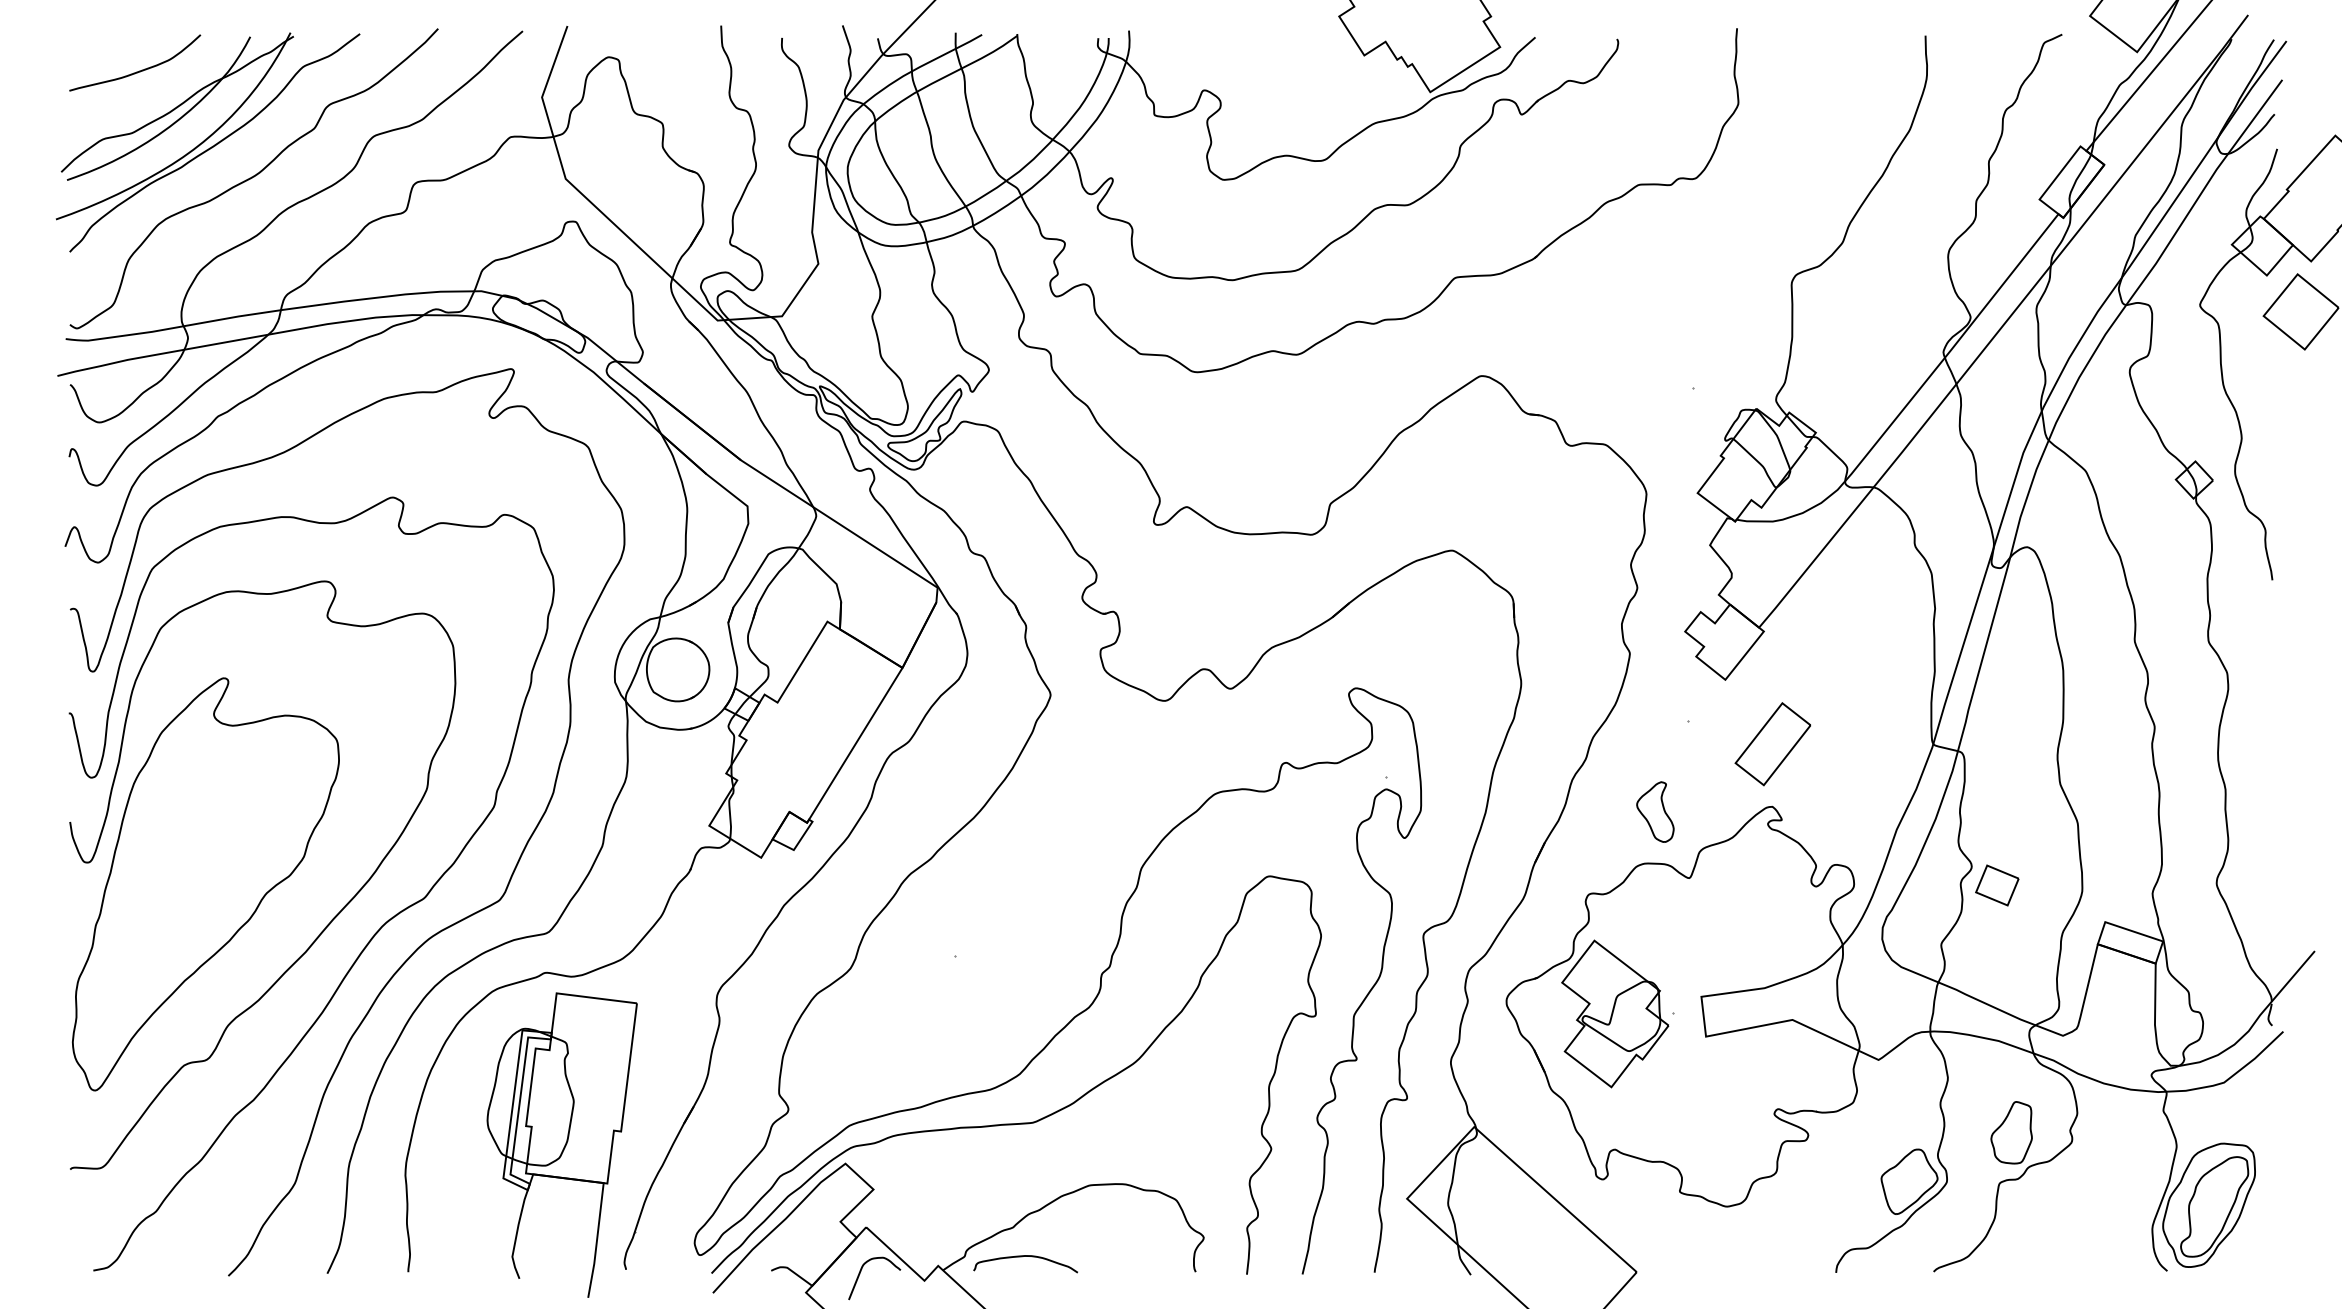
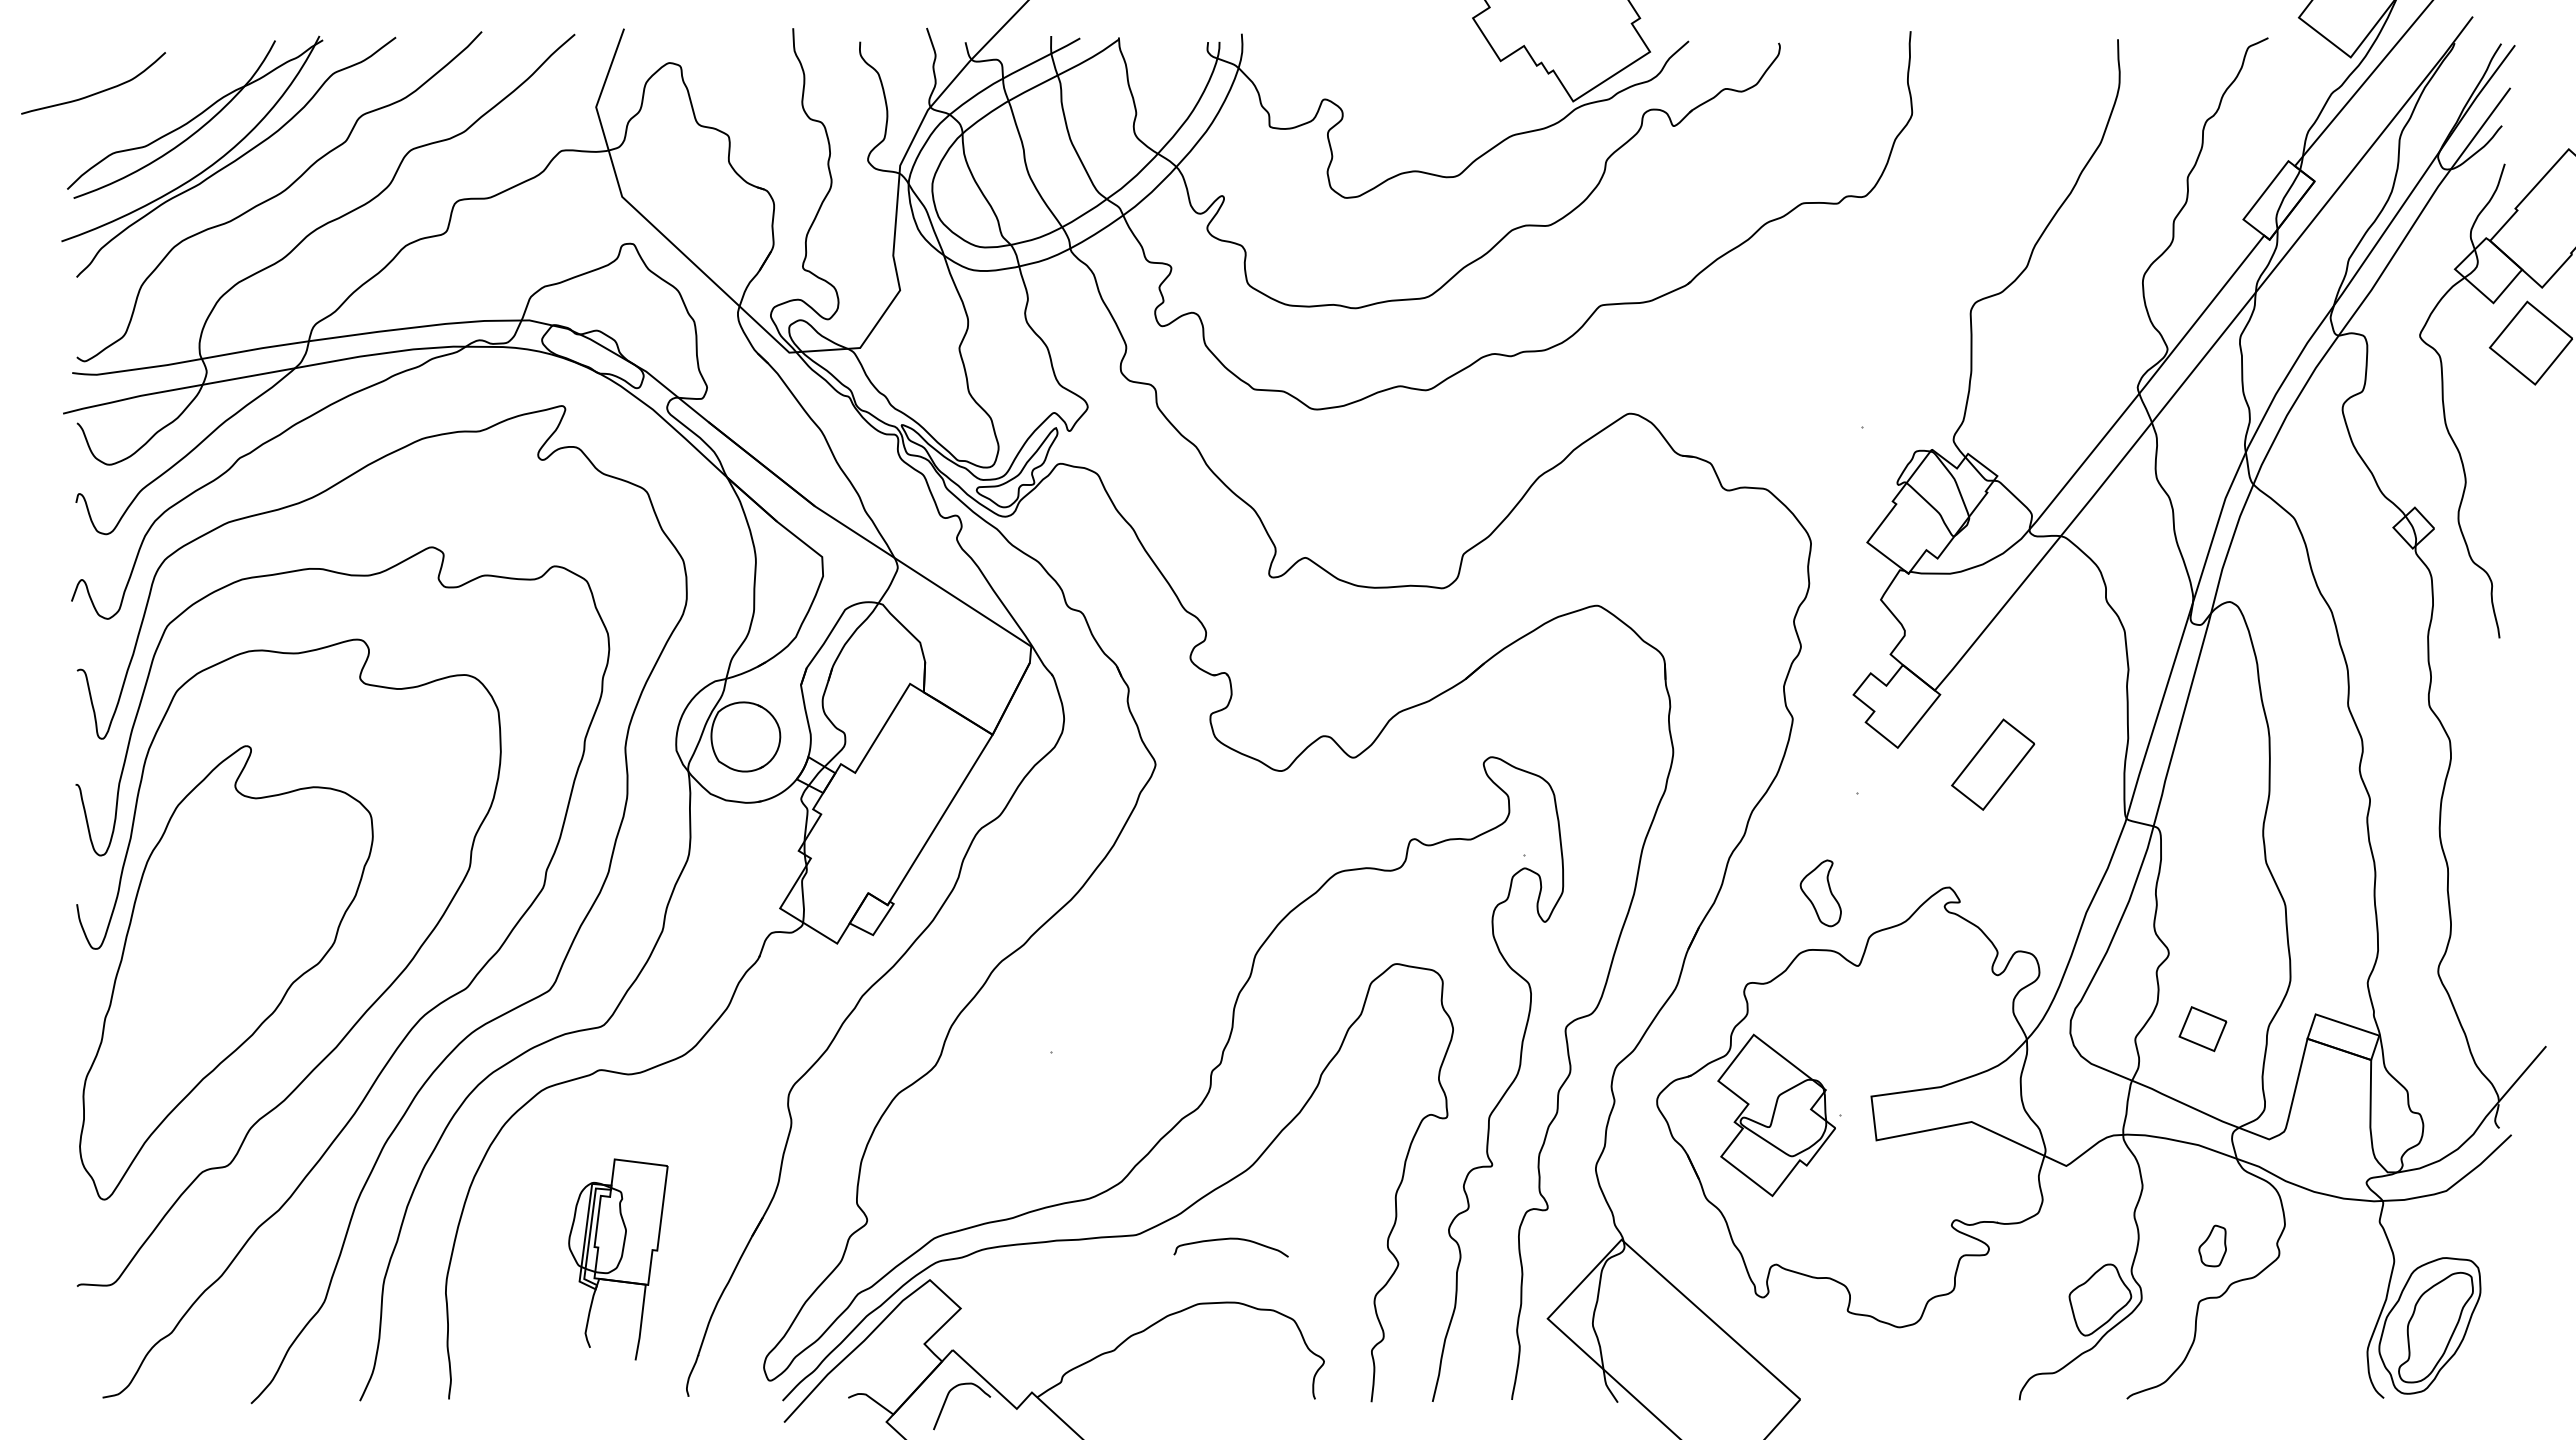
curve: (136, 71) -> (95, 92), moved
part: (1773, 744) -> (1993, 764), moved
part: (1996, 885) -> (2202, 1029), moved
part: (2011, 1132) -> (2212, 1245), size x0.6
part: (562, 1144) -> (618, 1259), size x0.6
curve: (1025, 1256) -> (1230, 1239), moved

